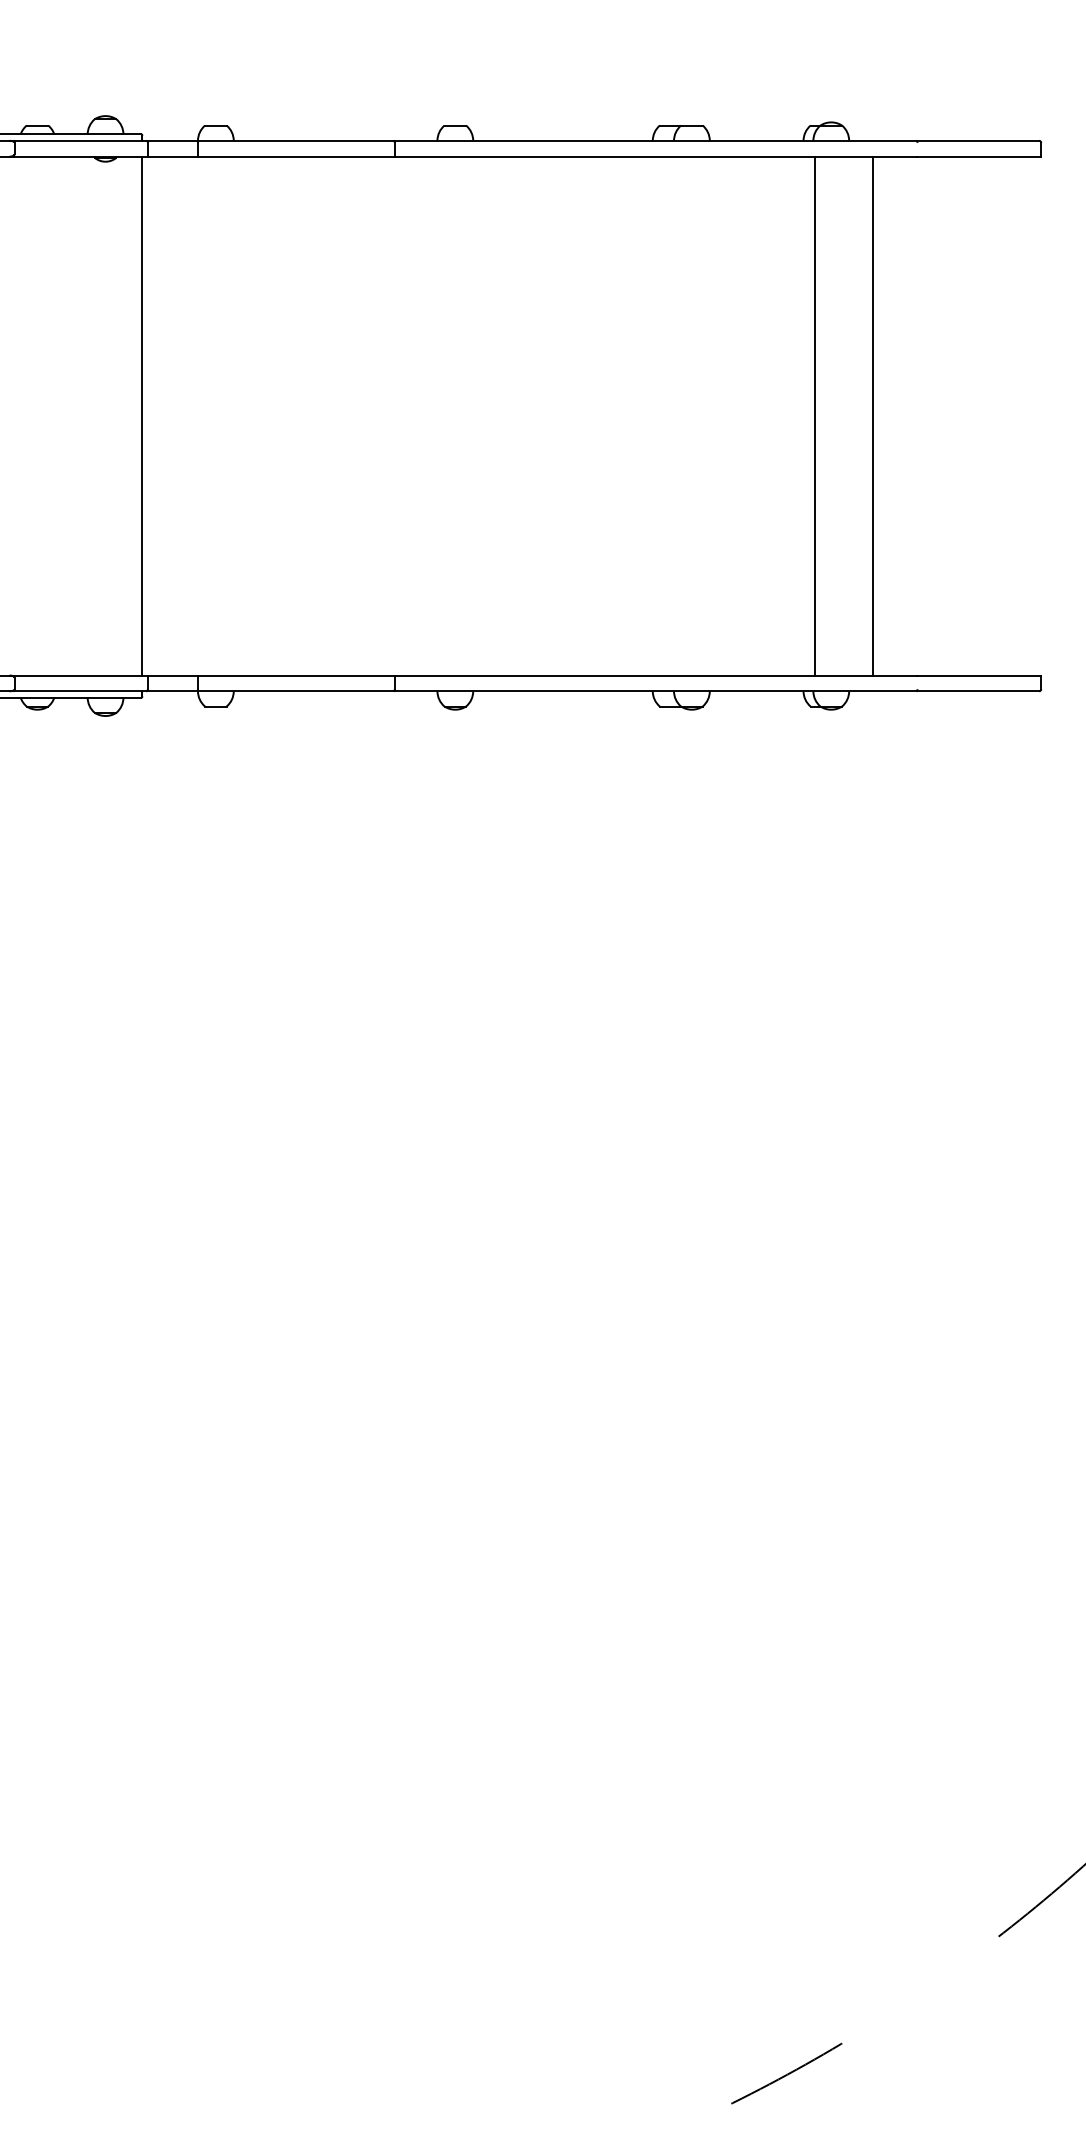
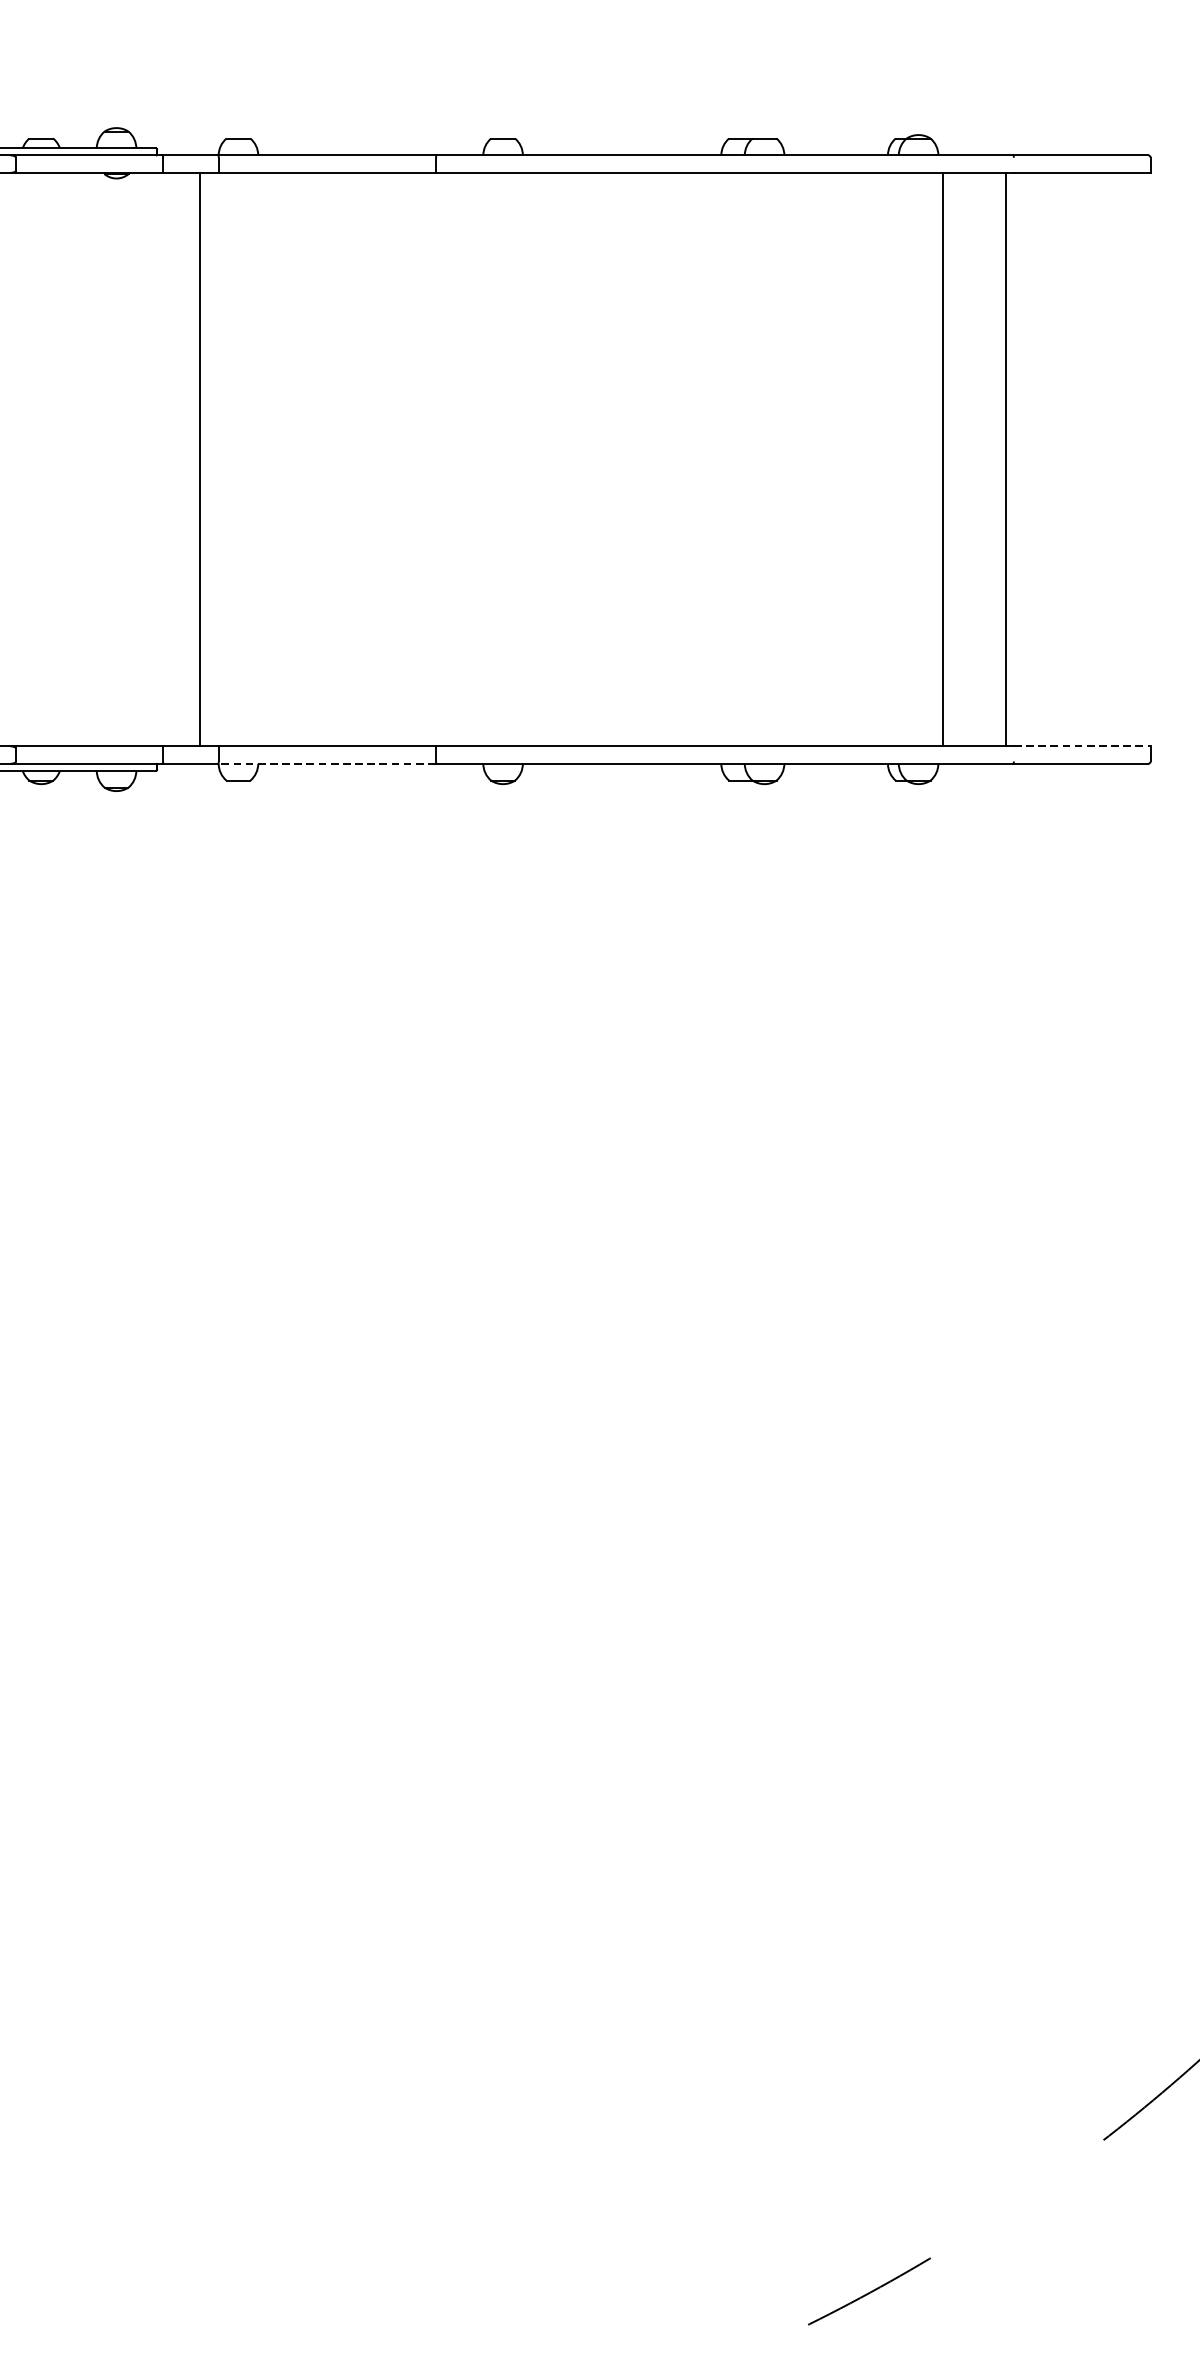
line: (142, 415) -> (200, 458), moved
line: (814, 415) -> (943, 458), moved
line: (873, 415) -> (1006, 458), moved
line: (979, 675) -> (1082, 746), solid -> dashed
line: (295, 691) -> (326, 764), solid -> dashed

